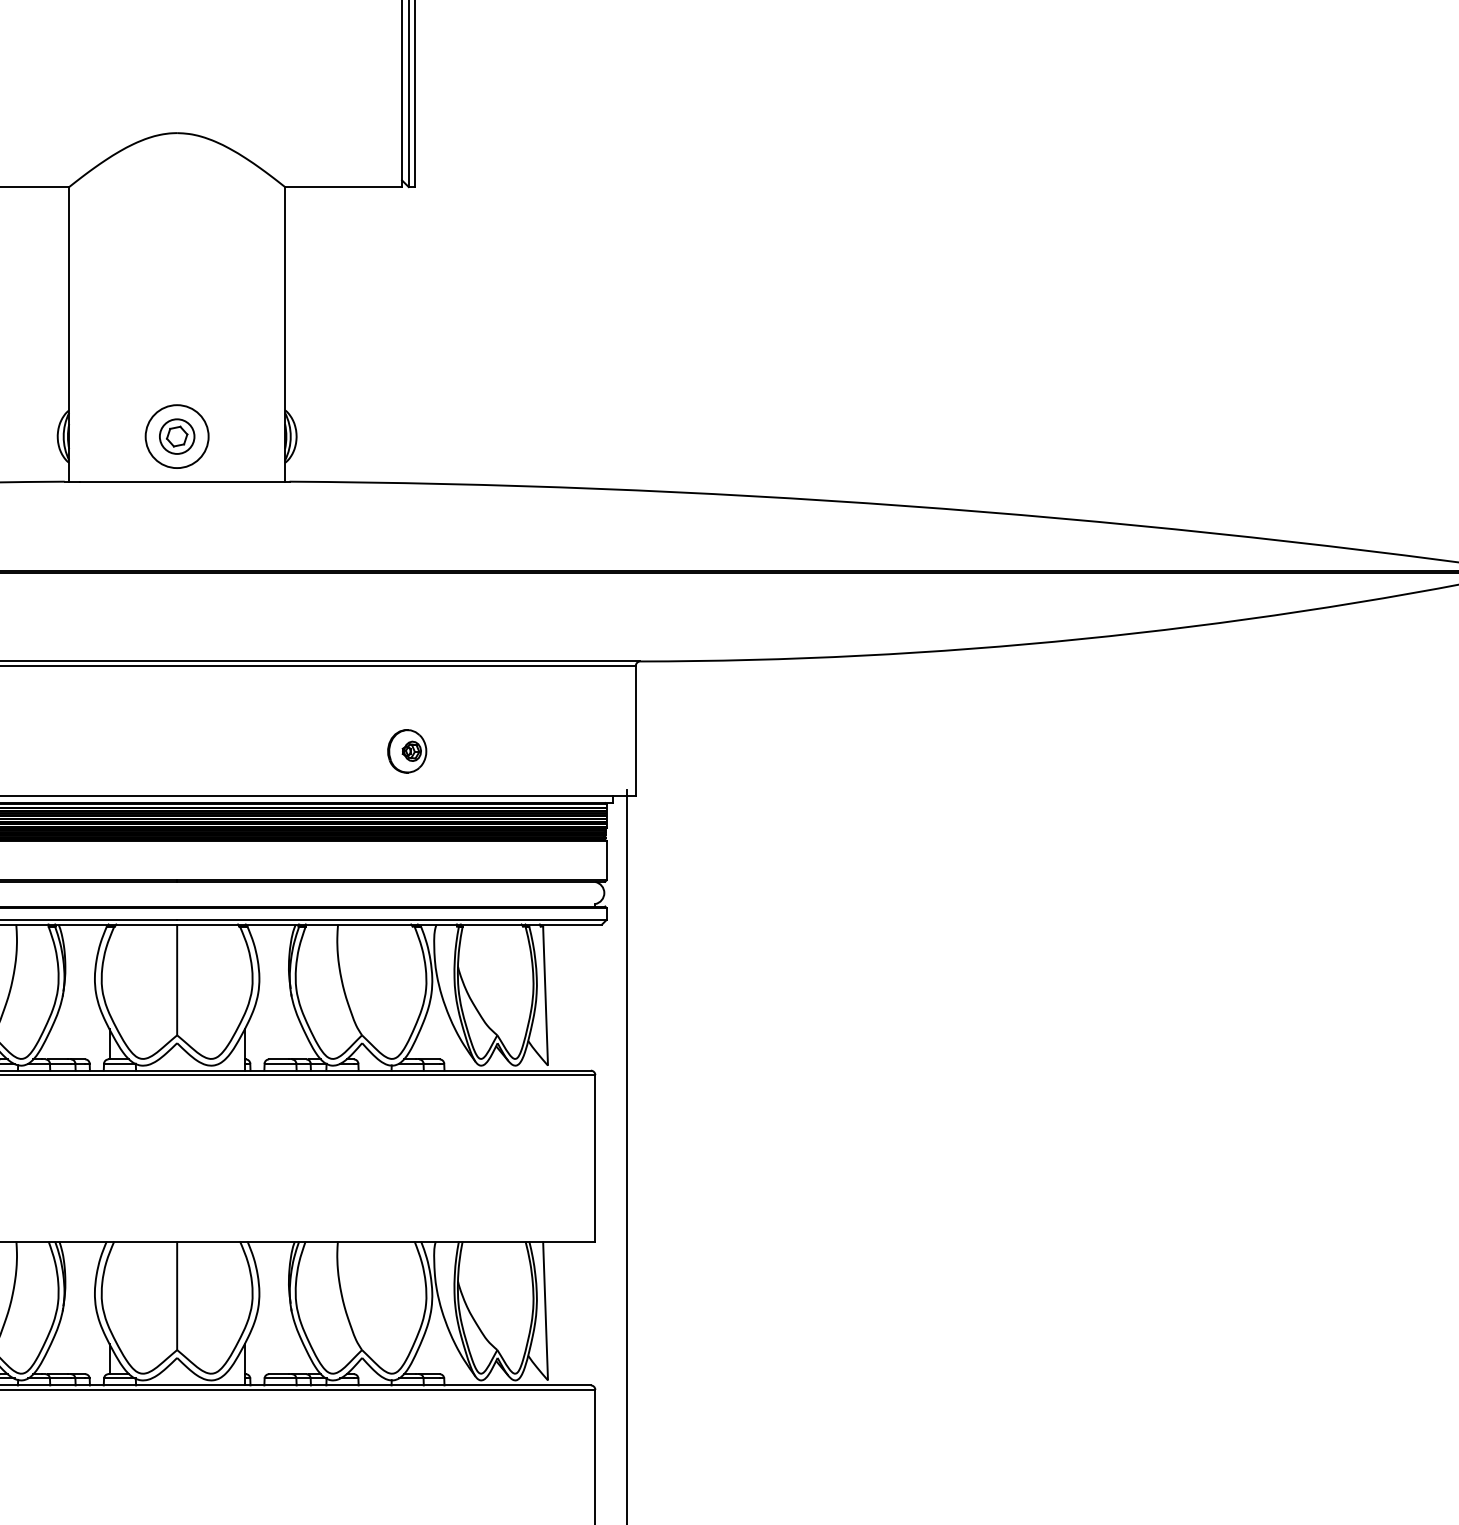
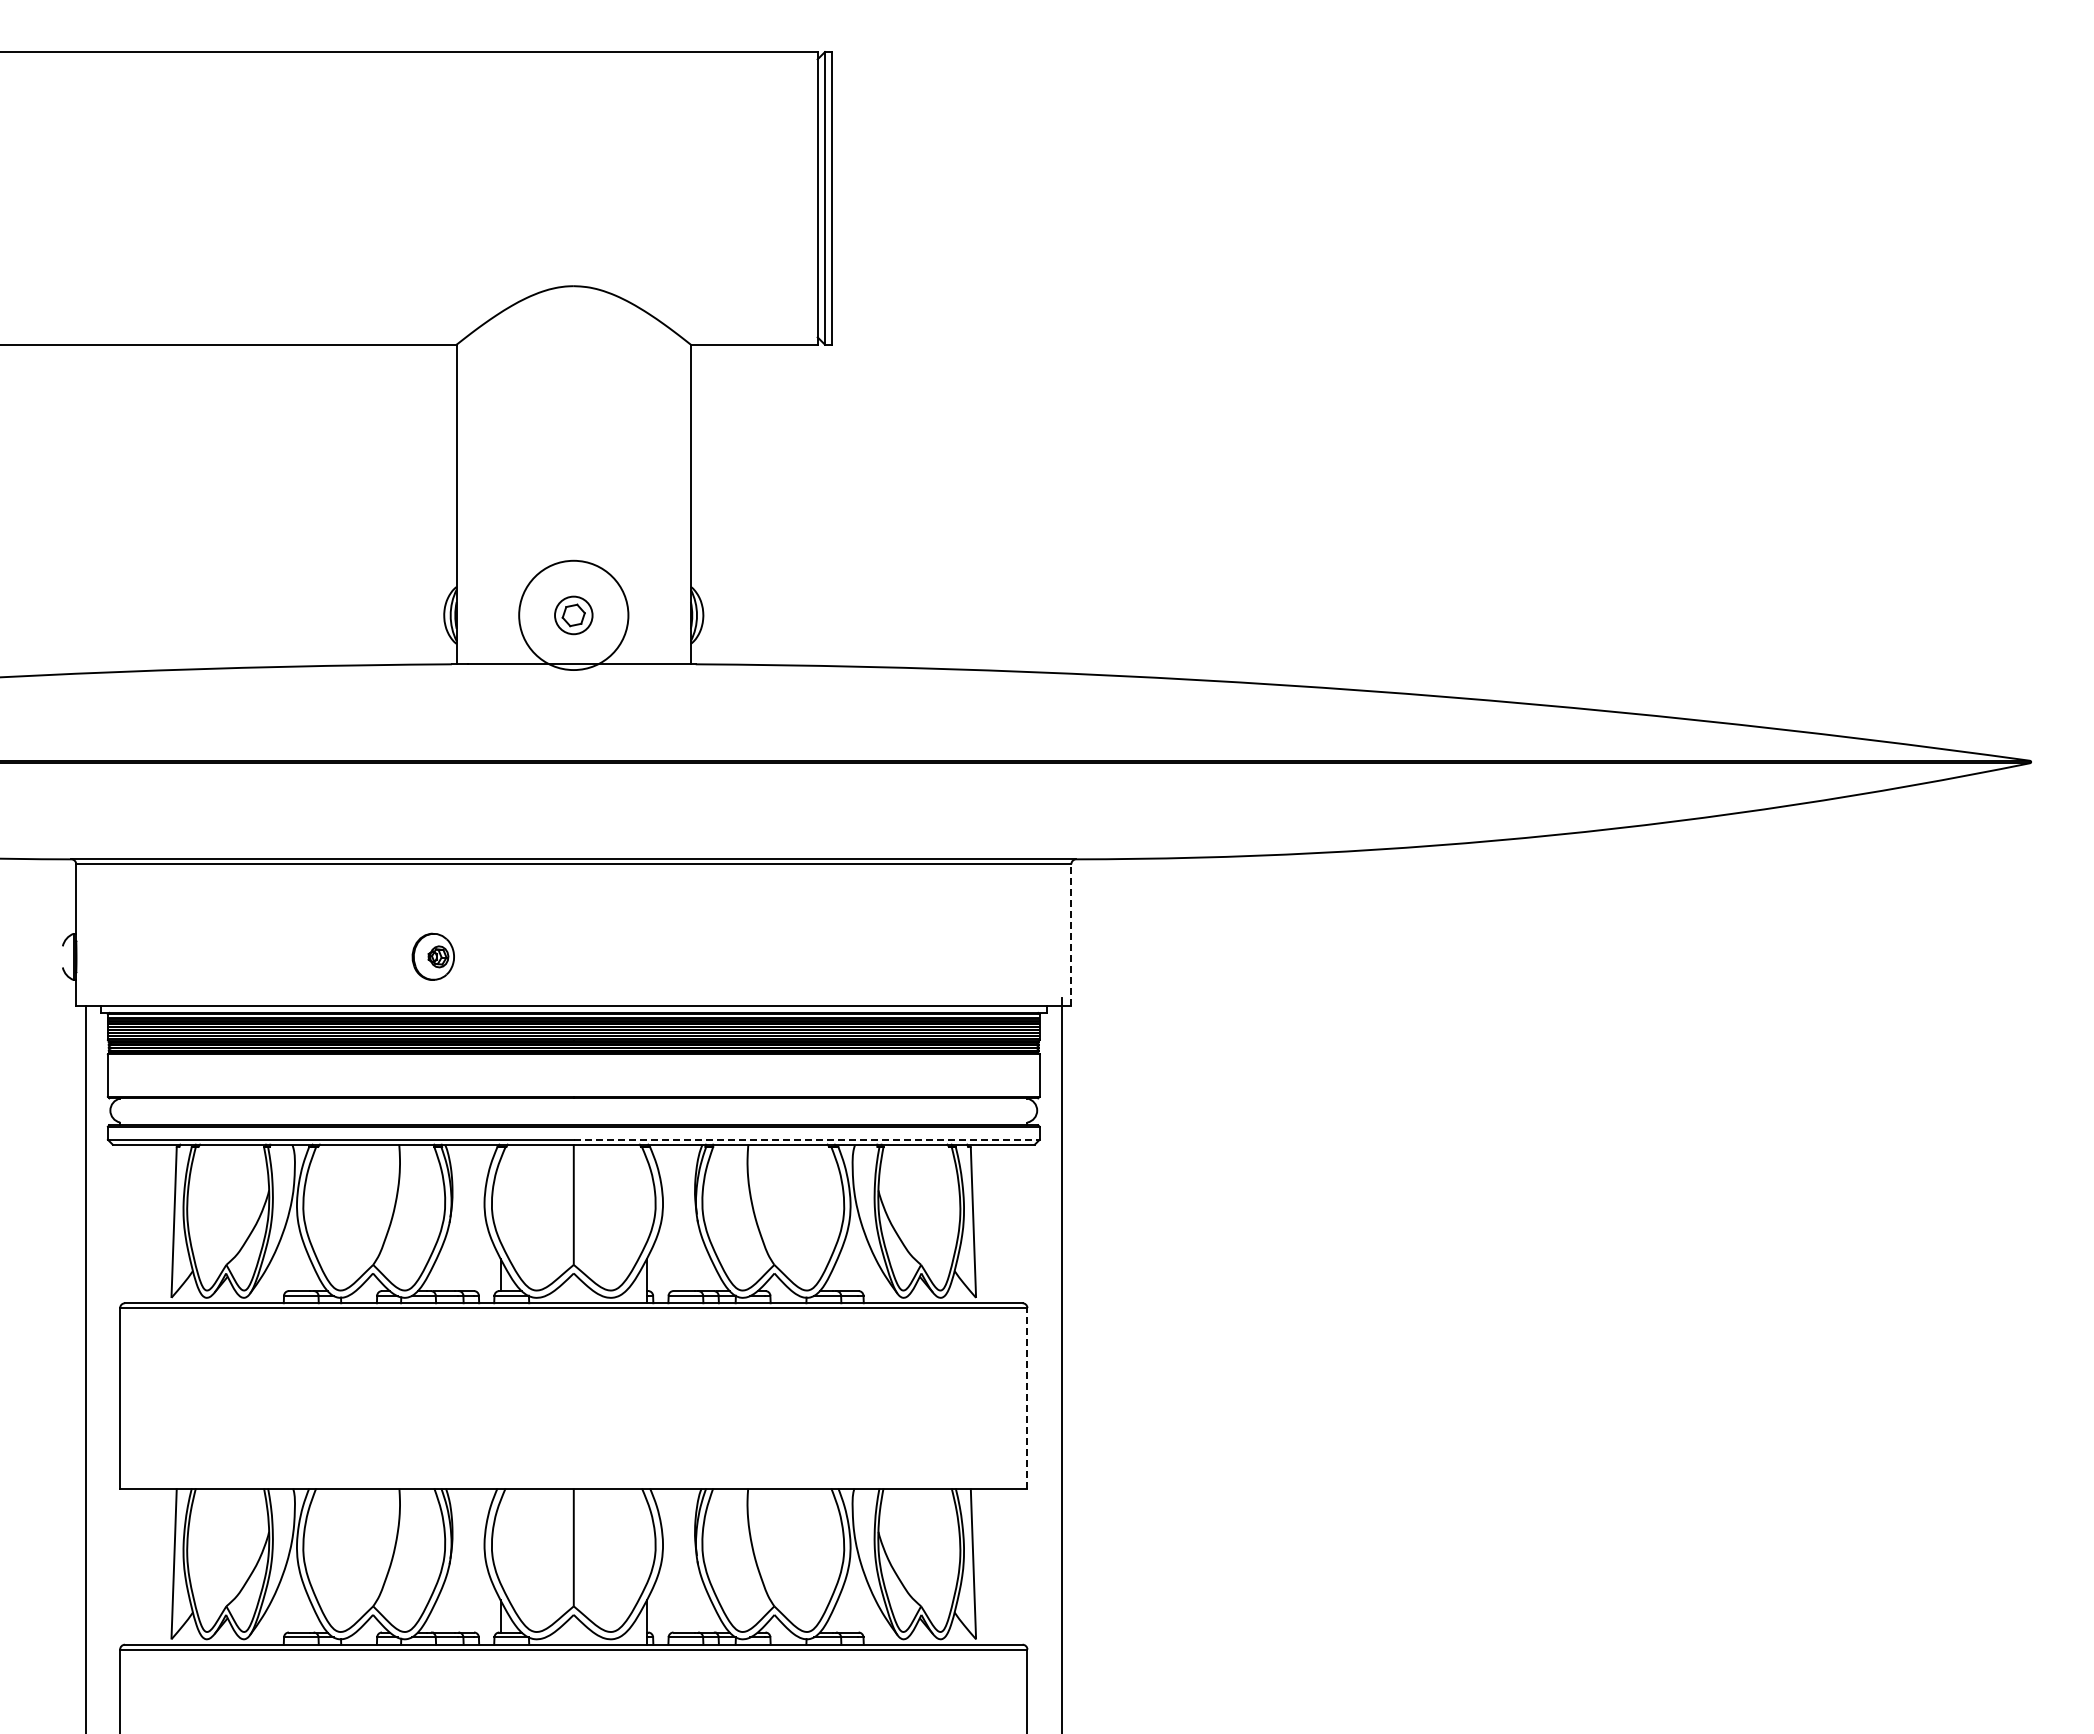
circle: (176, 436) -> (573, 615), size x1.6
line: (635, 730) -> (1071, 934), solid -> dashed
part: (406, 751) -> (432, 956), moved
line: (391, 919) -> (806, 1139), solid -> dashed
line: (595, 1157) -> (1027, 1397), solid -> dashed

